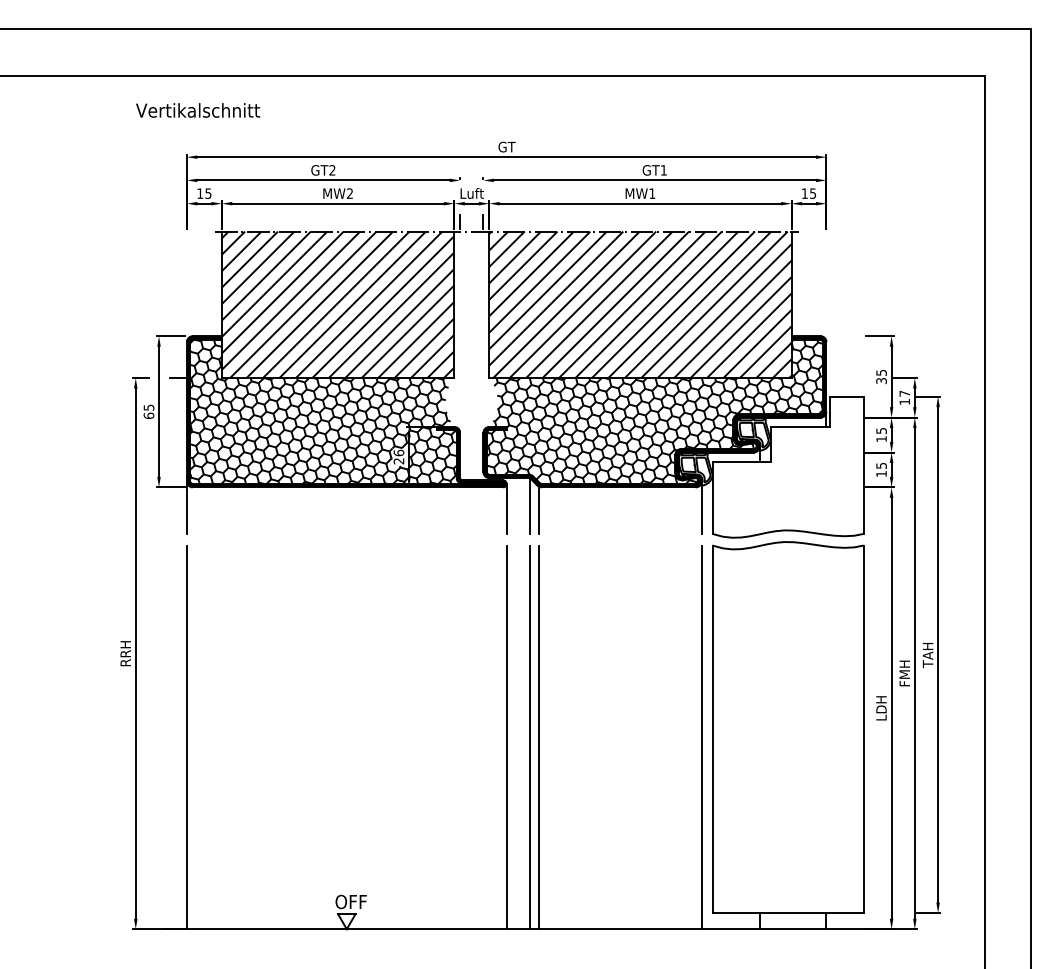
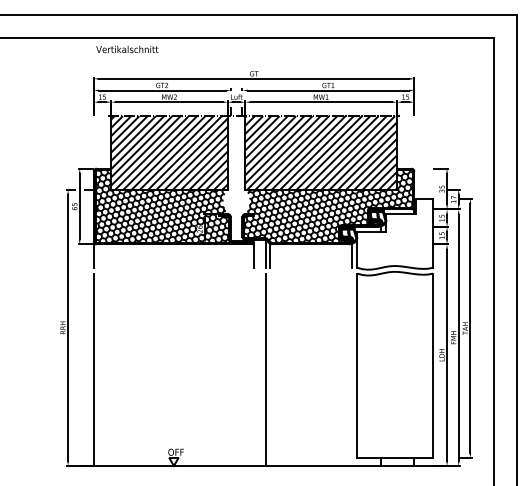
text: (198, 110) -> (127, 49), moved
line: (507, 736) -> (254, 369), removed
line: (539, 736) -> (270, 369), removed
line: (702, 736) -> (352, 369), removed

